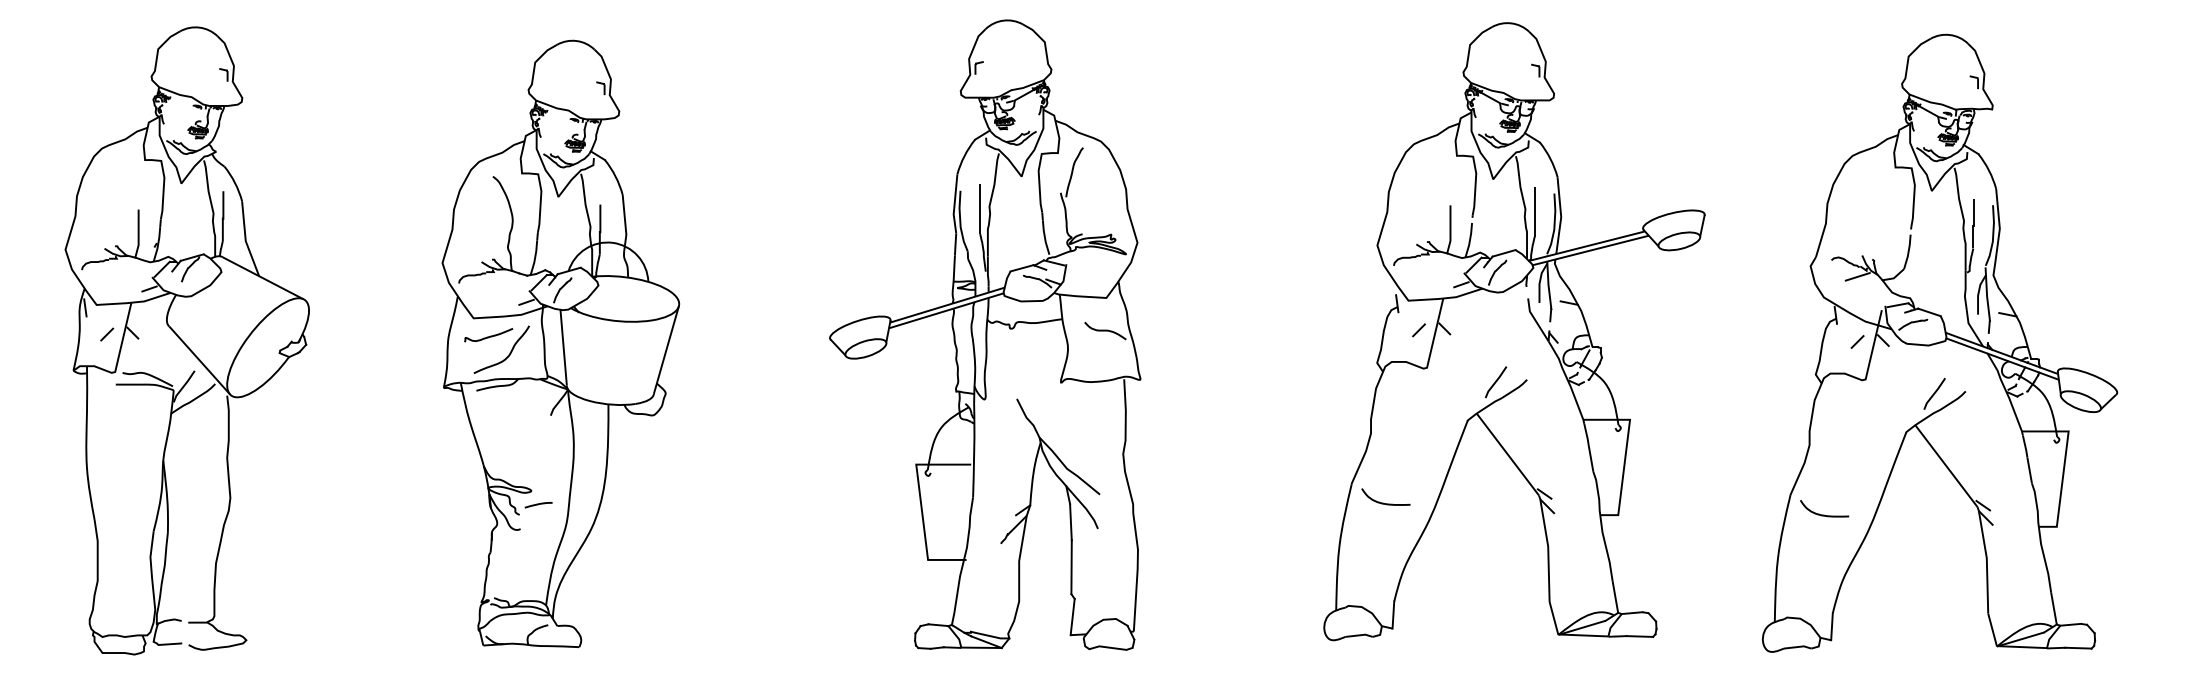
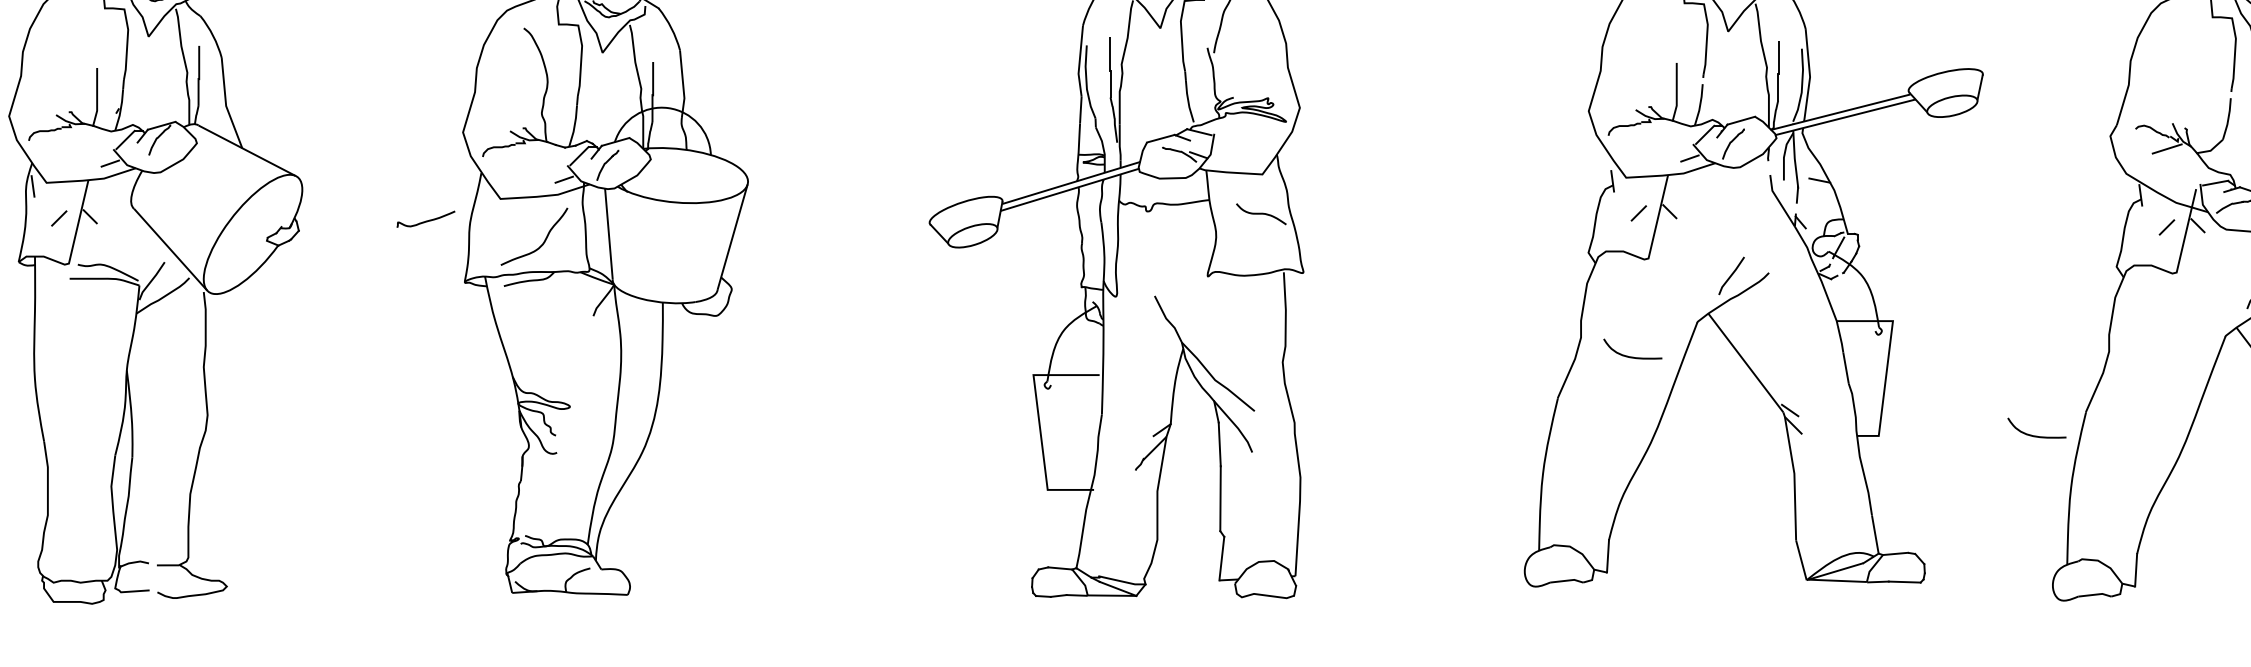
curve: (488, 336) -> (425, 220), moved
curve: (1383, 502) -> (1629, 355), moved
curve: (538, 505) -> (578, 424), removed
curve: (1824, 514) -> (2036, 435), moved

